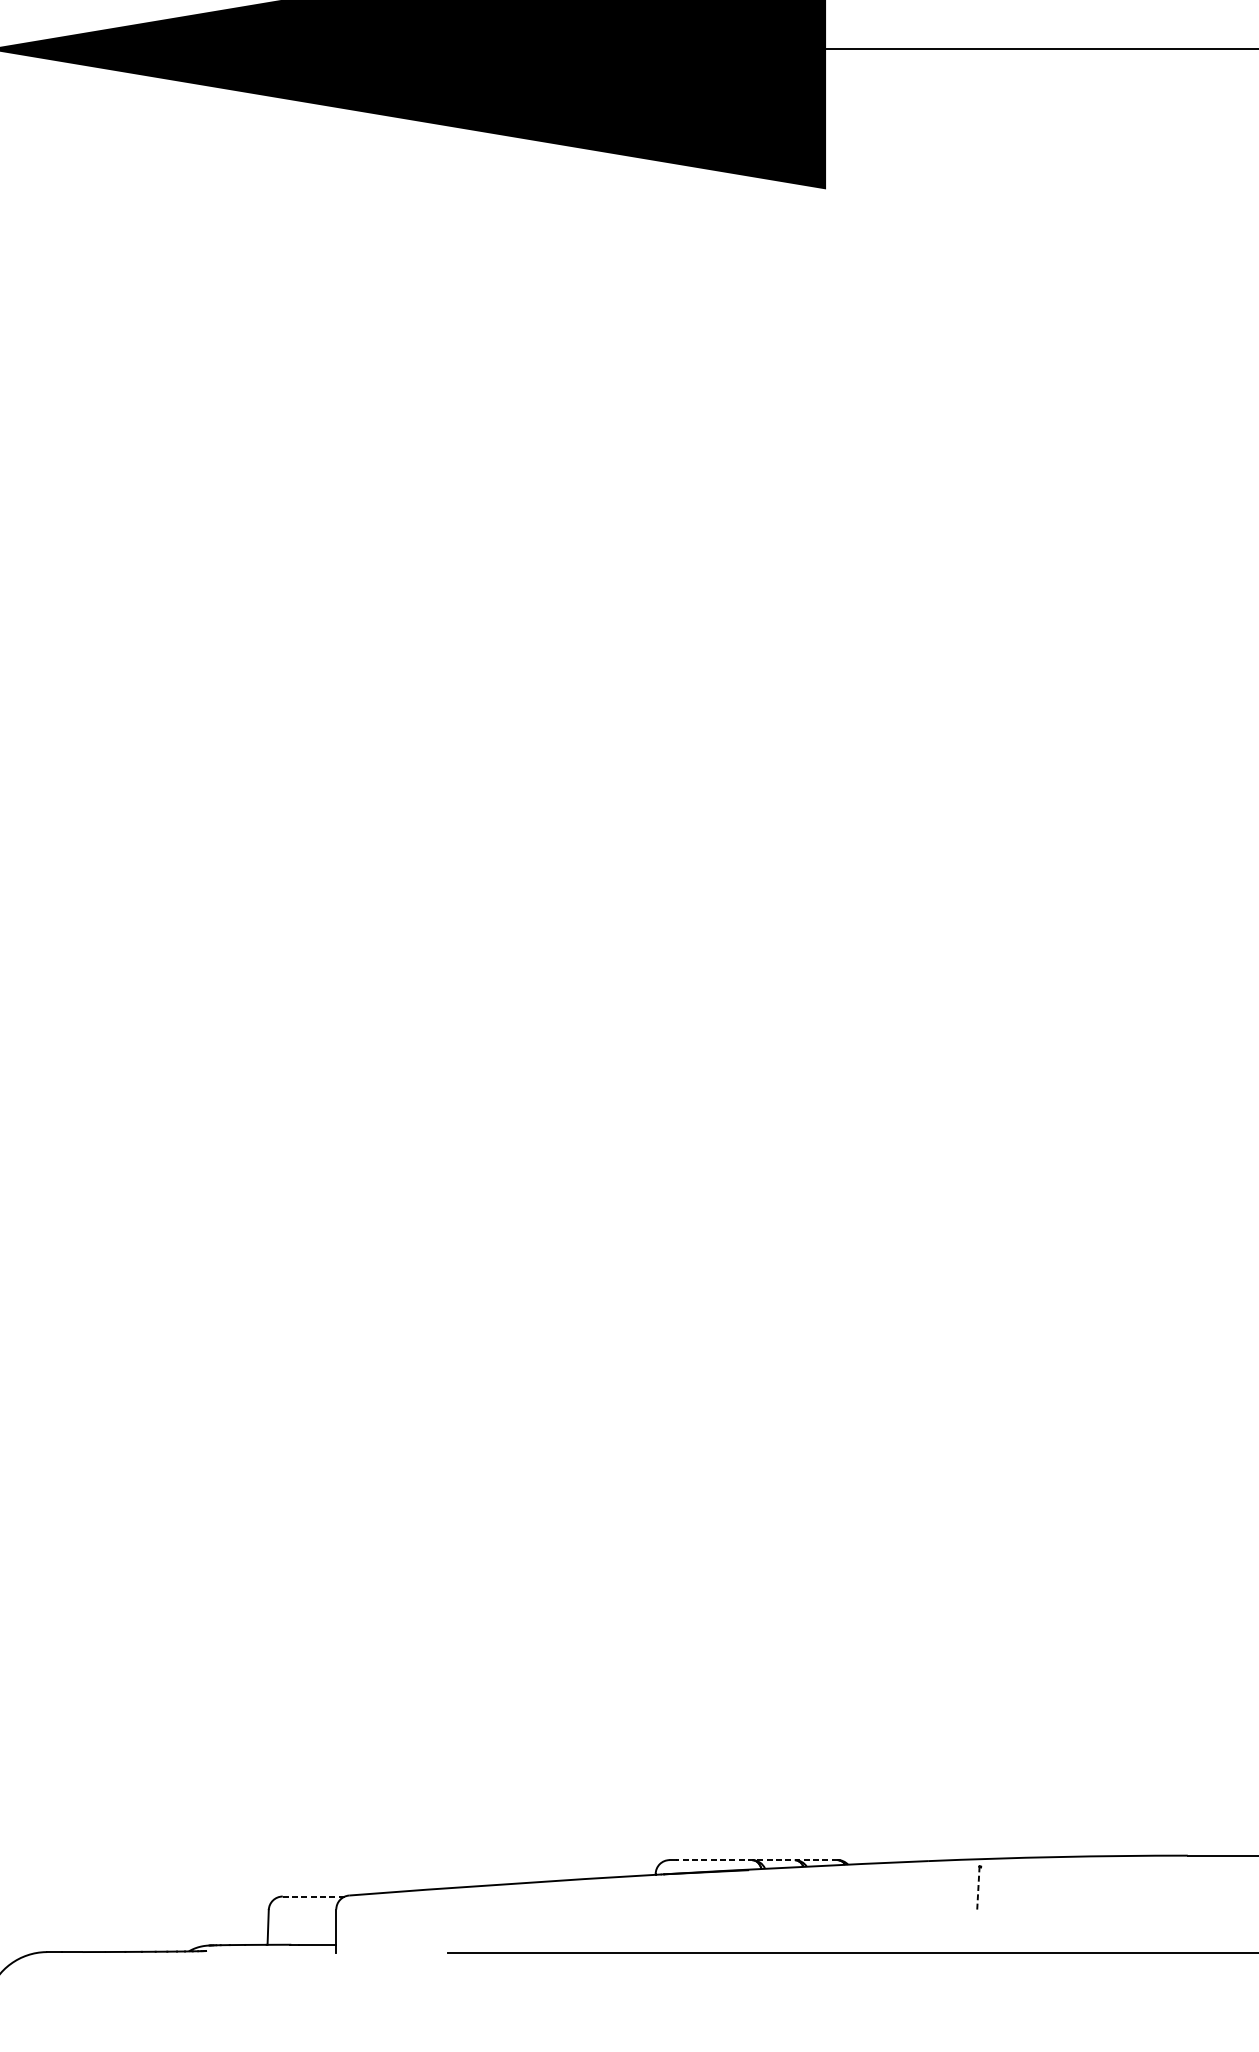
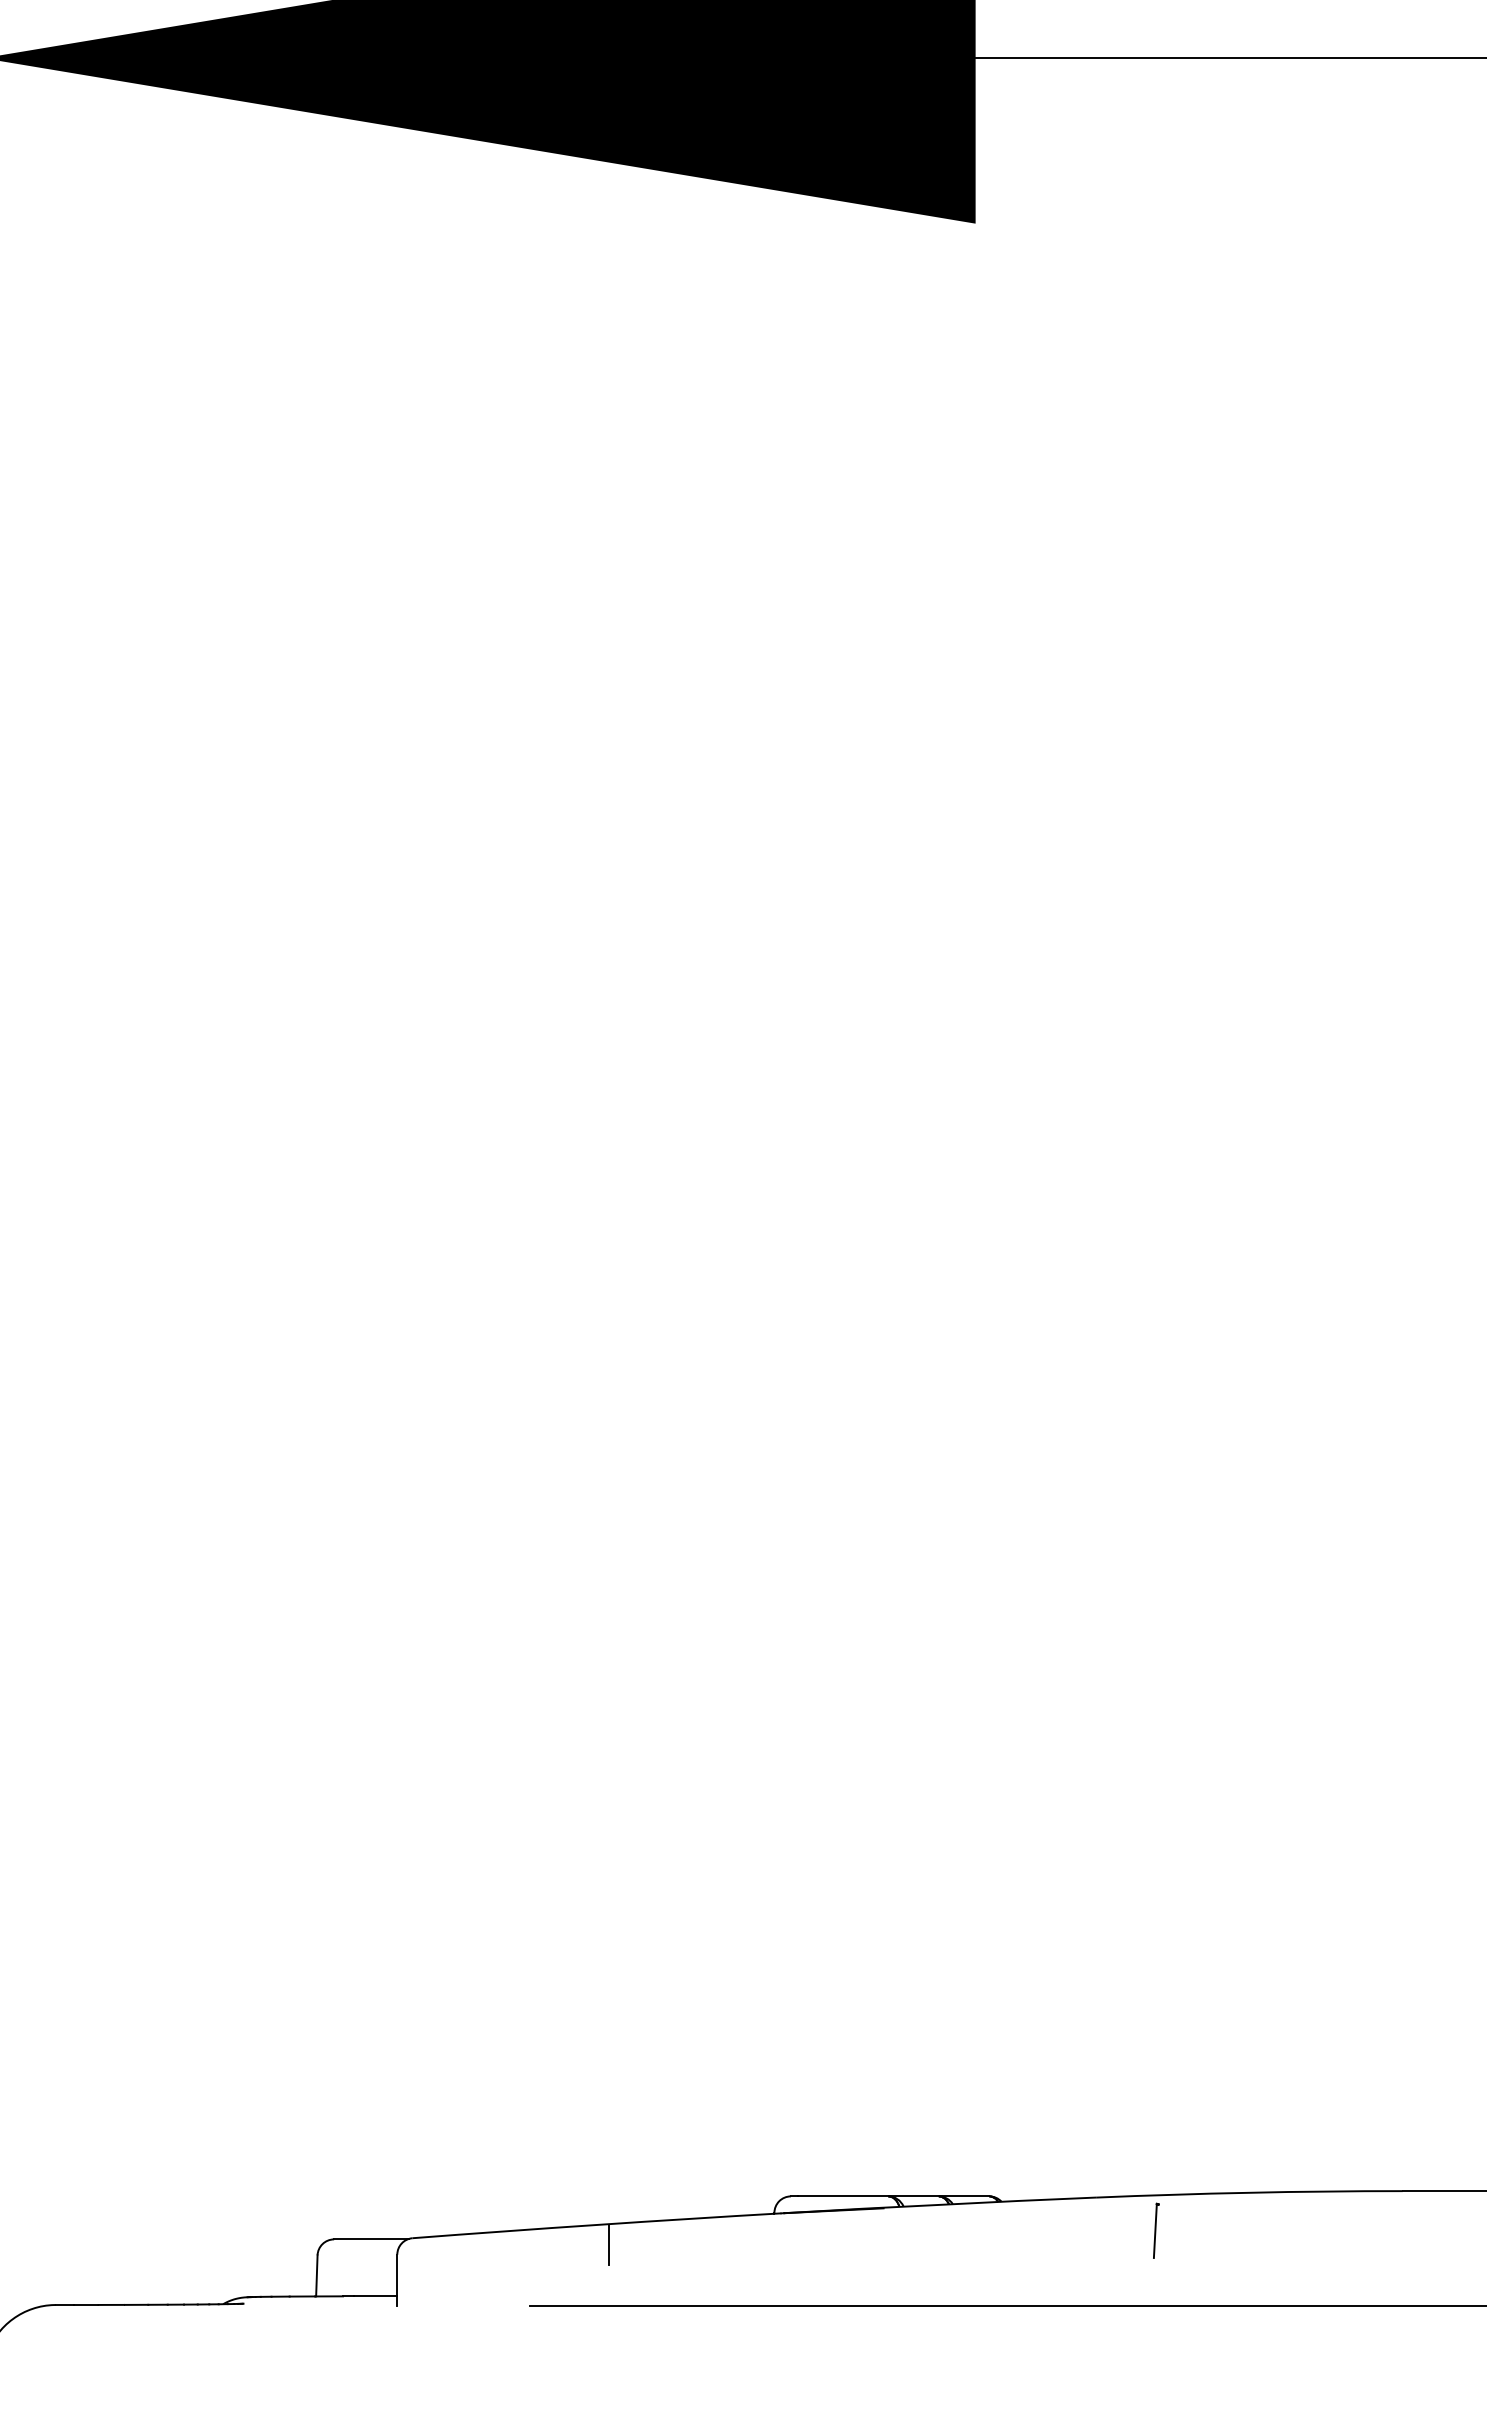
line: (756, 1860) -> (893, 2196), dashed -> solid
line: (978, 1889) -> (1155, 2231), dashed -> solid
line: (314, 1896) -> (371, 2239), dashed -> solid
line: (516, 1901) -> (609, 2245), added

